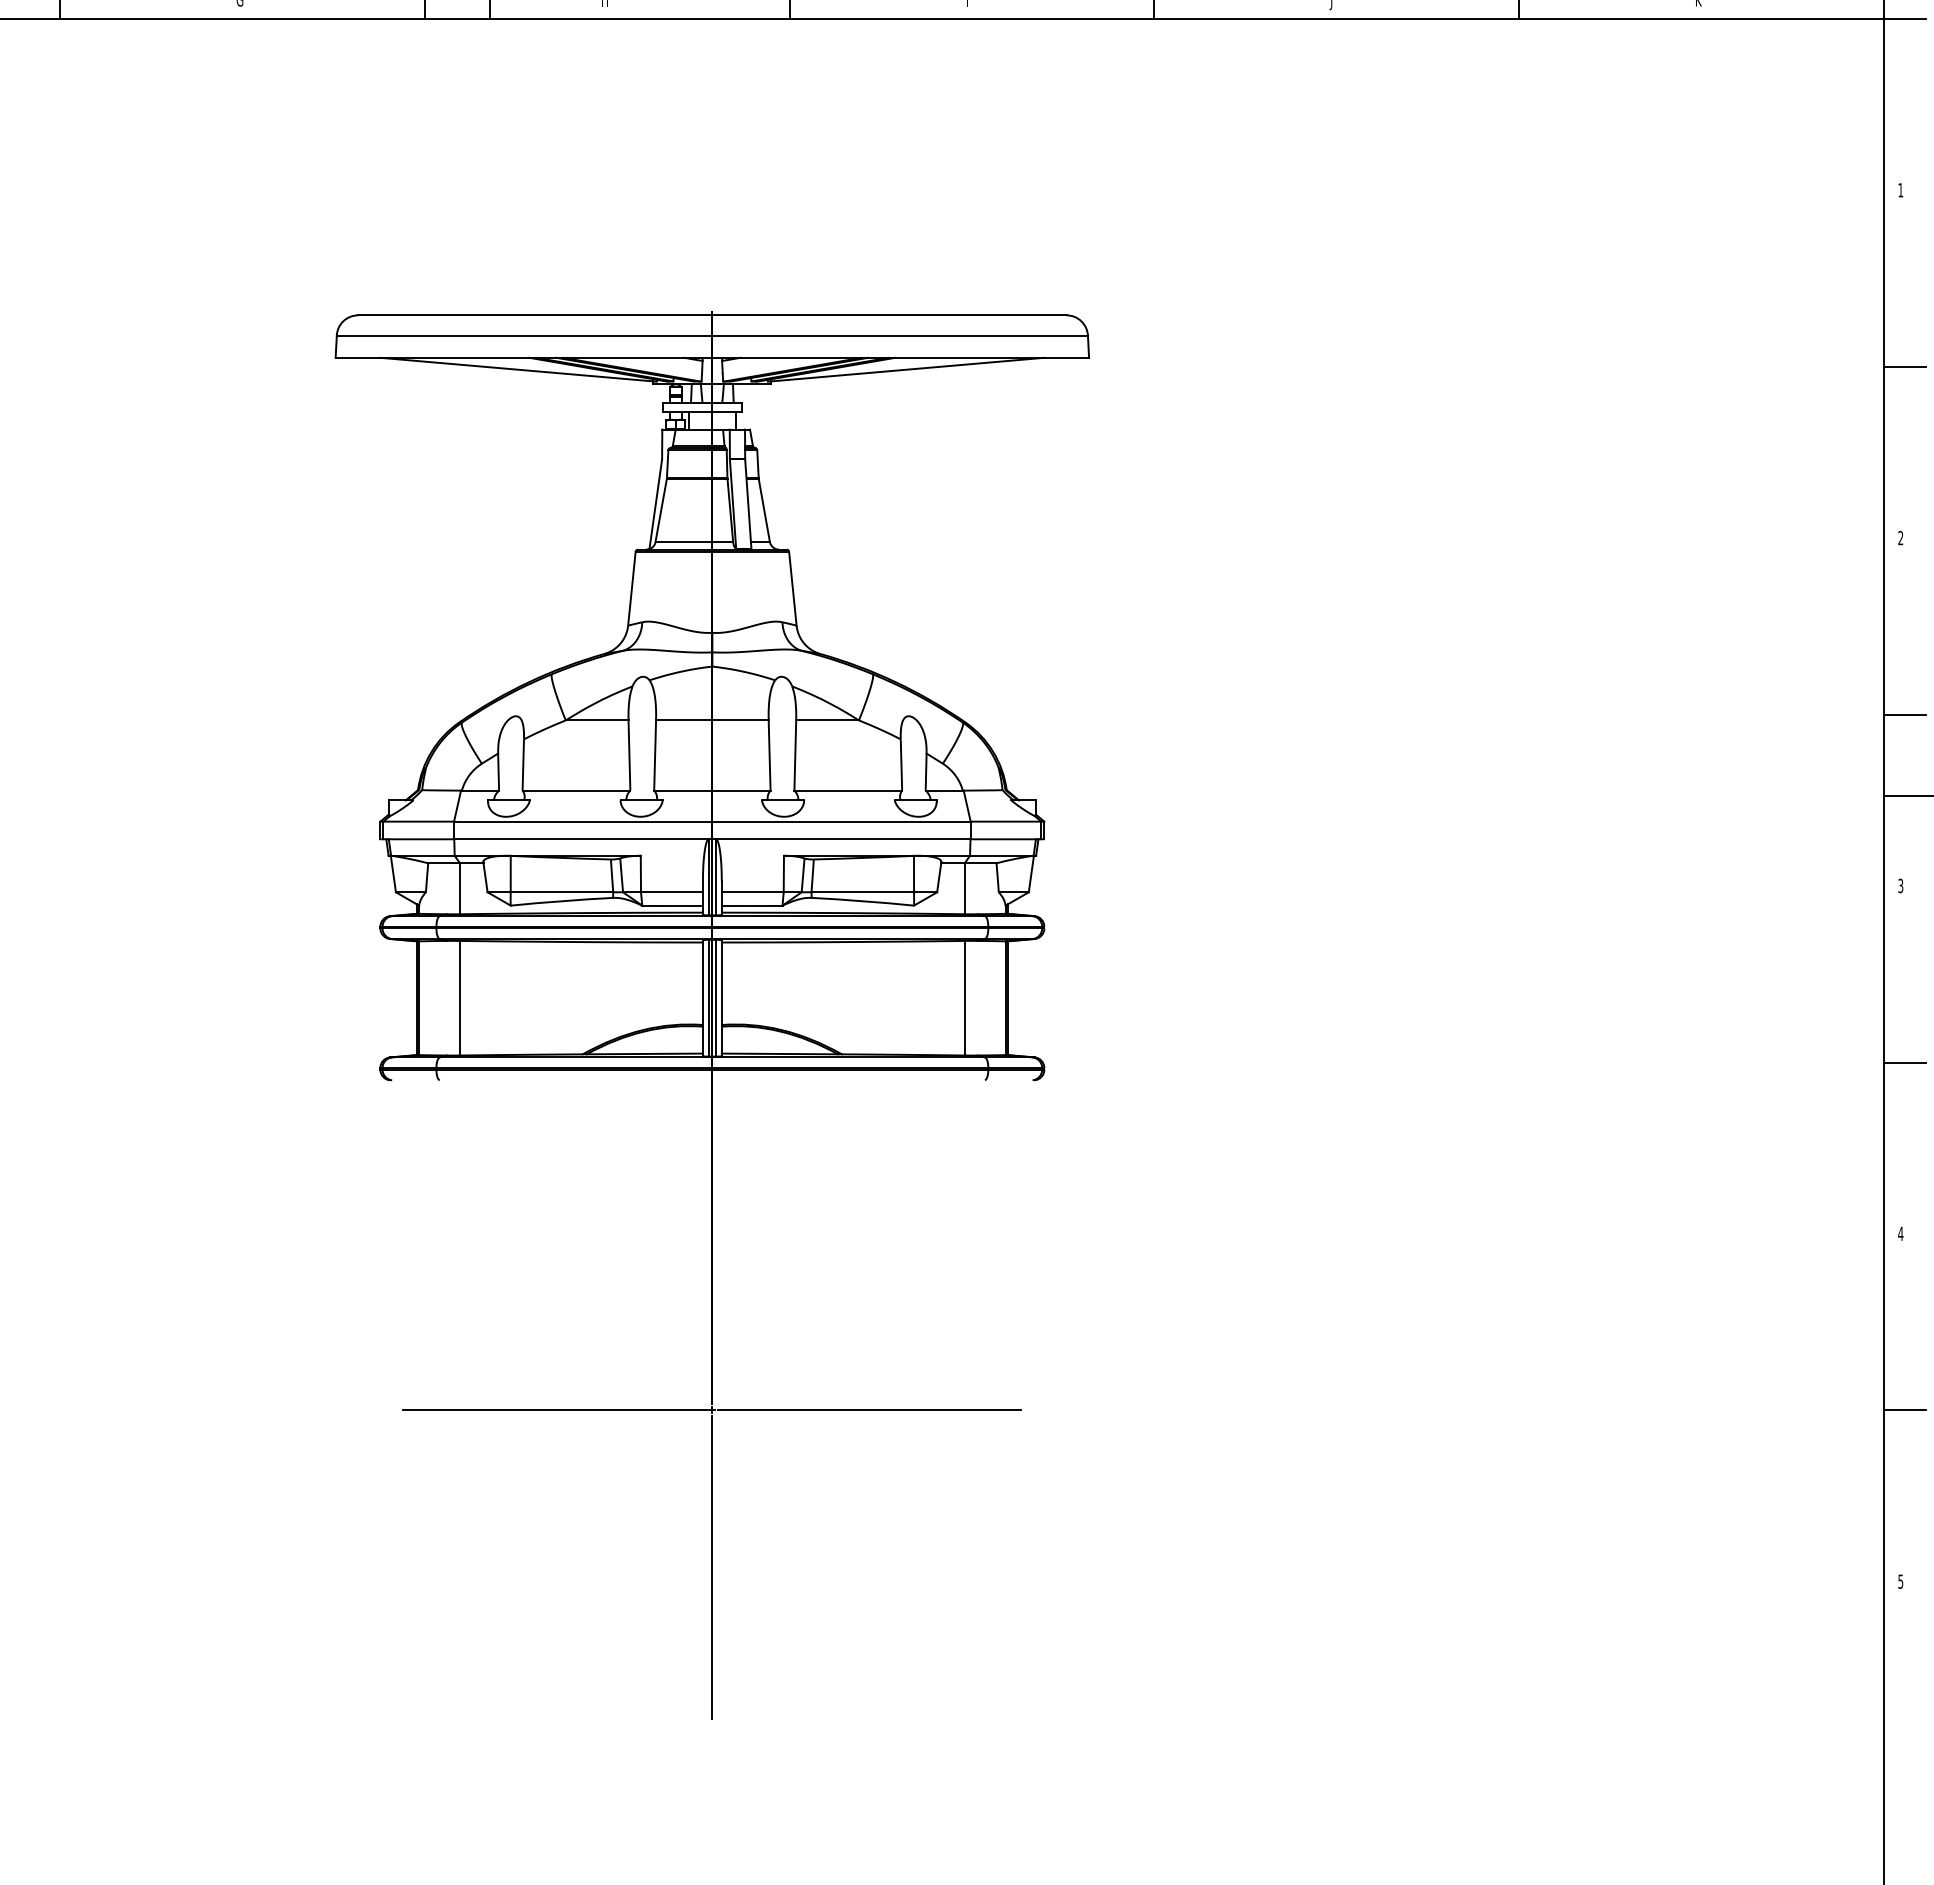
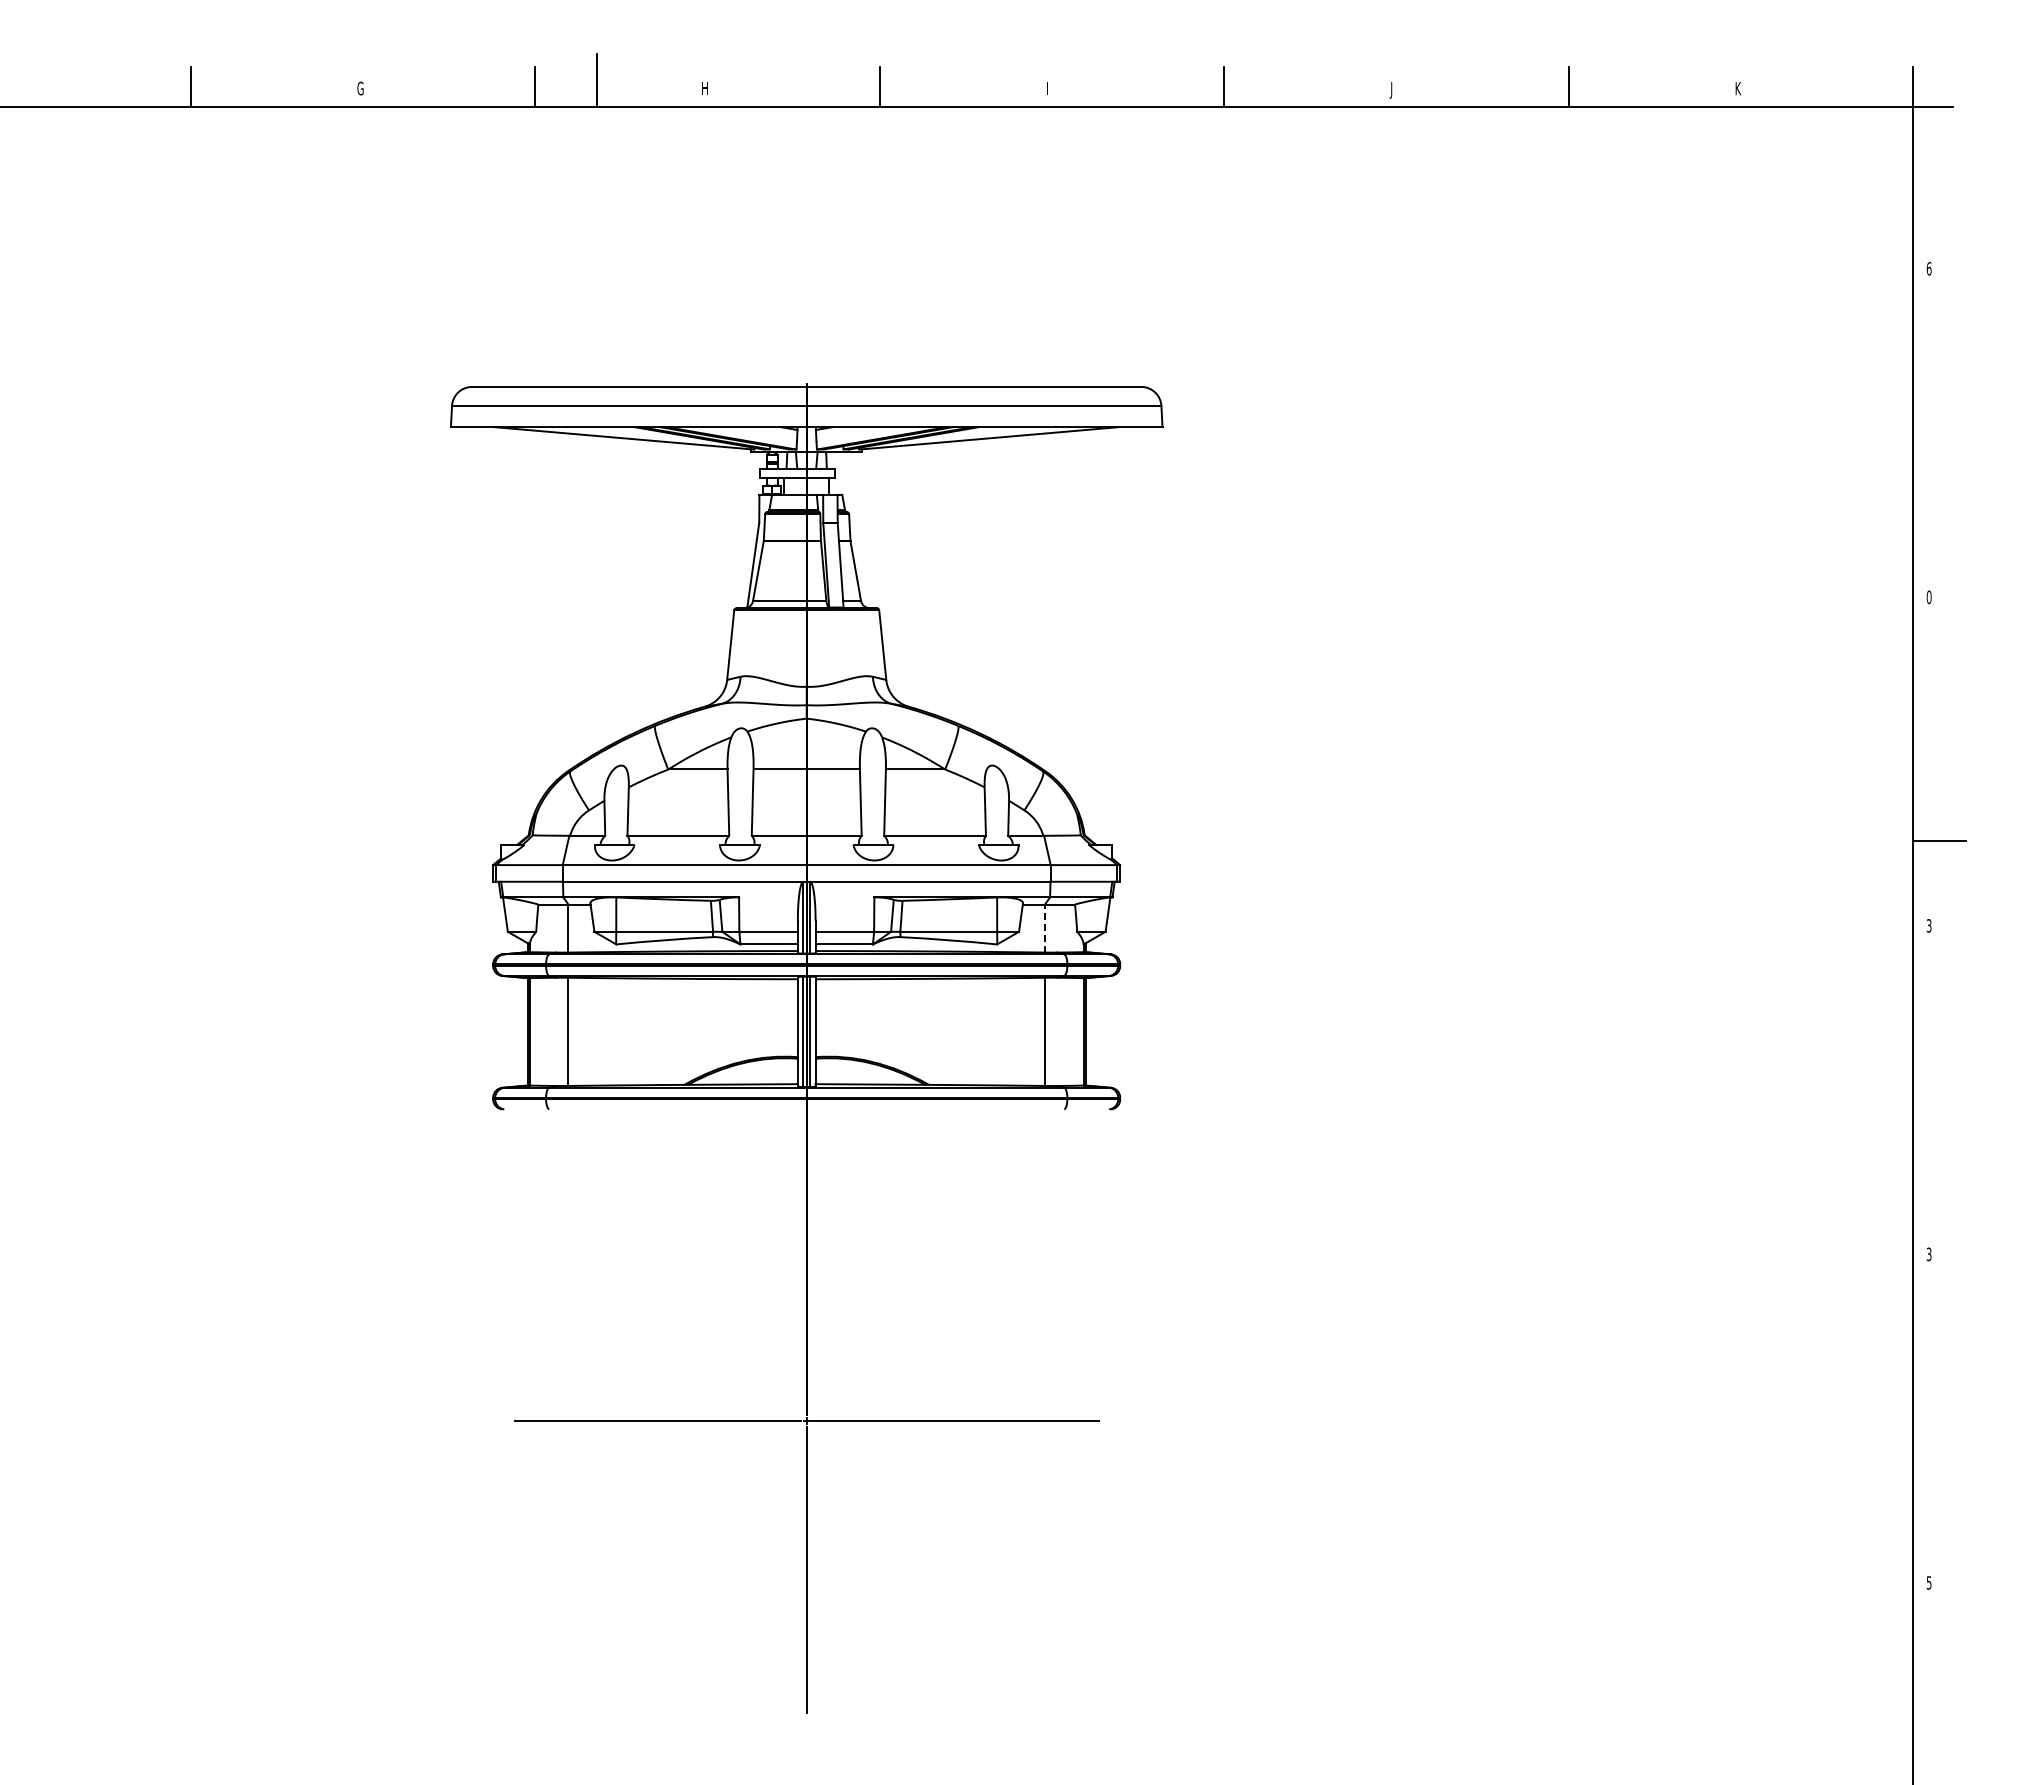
text: (1900, 189) -> (1928, 268), 1 -> 6
line: (1904, 366) -> (1932, 435), removed
text: (1900, 538) -> (1928, 597), 2 -> 0
line: (1904, 715) -> (1932, 764), removed
line: (965, 888) -> (1045, 928), solid -> dashed
line: (1904, 1062) -> (1932, 1092), removed
text: (1900, 1233) -> (1928, 1254), 4 -> 3
line: (1904, 1410) -> (1932, 1421), removed

